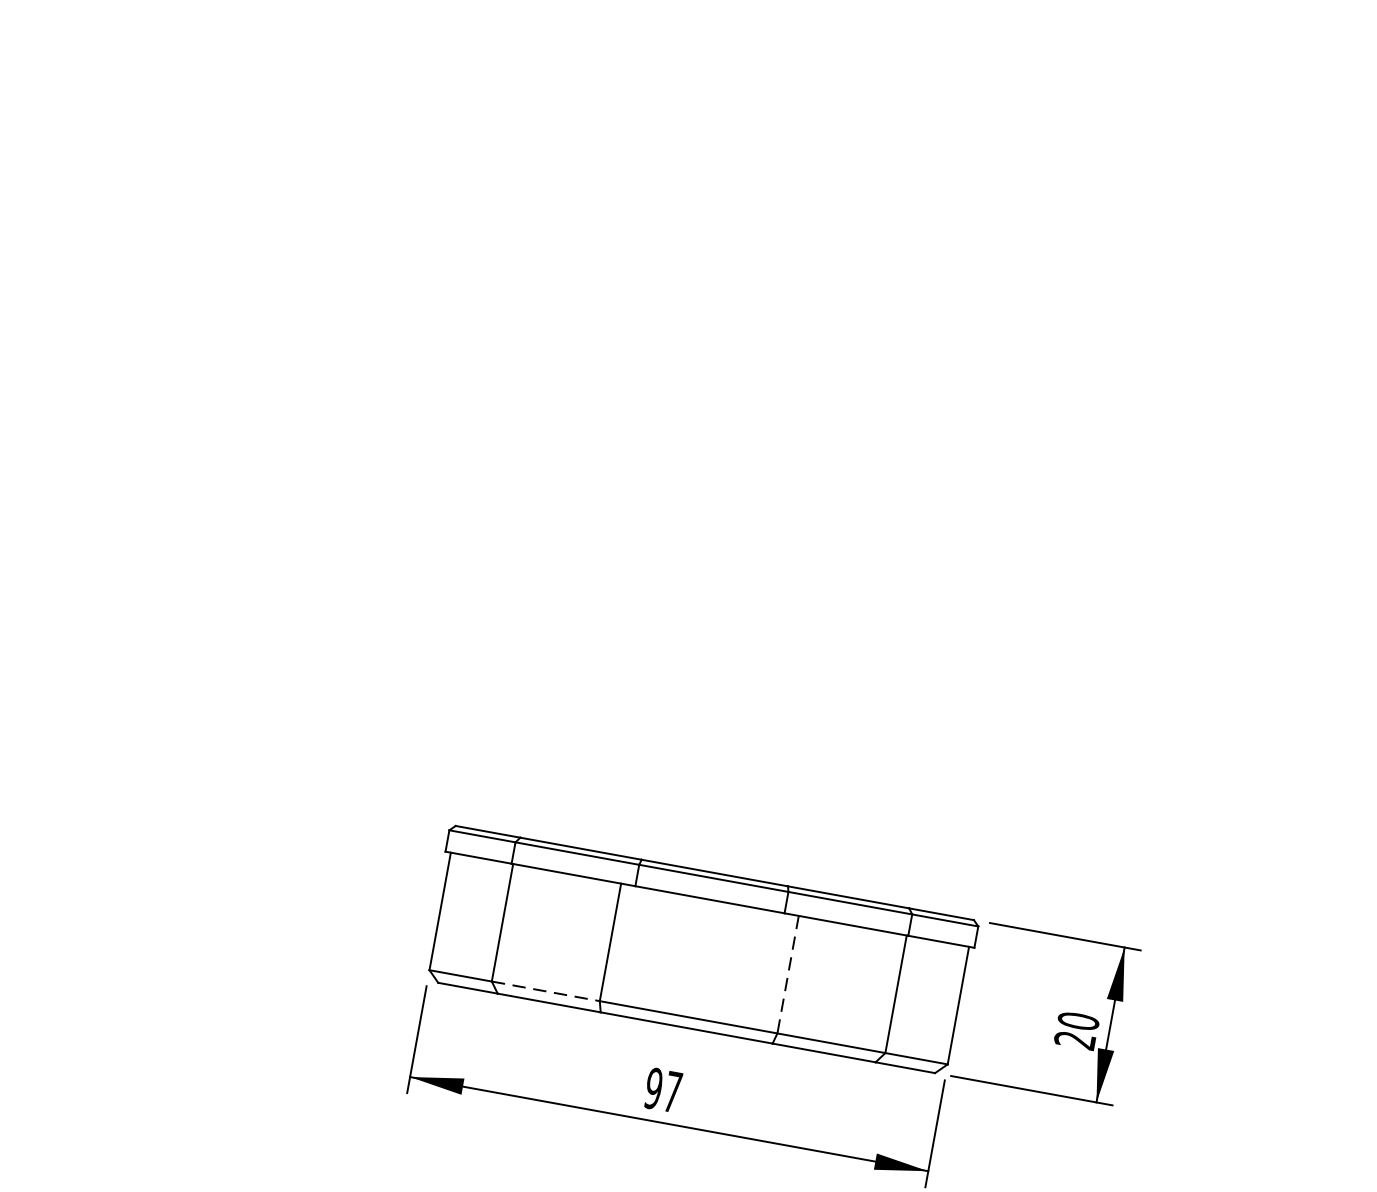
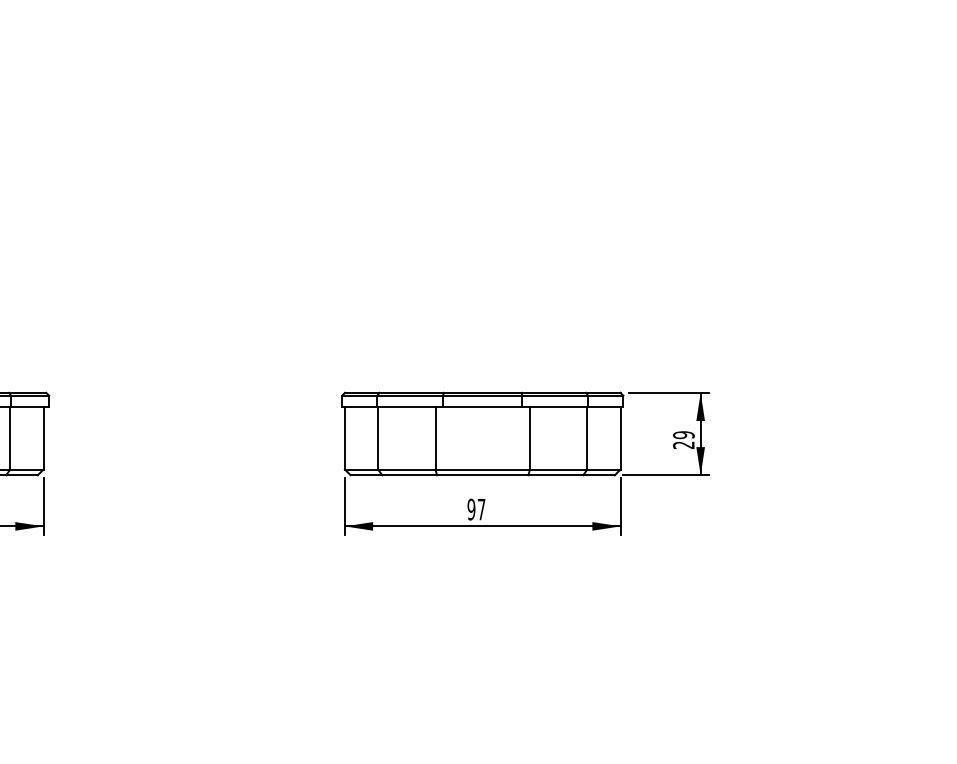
line: (787, 974) -> (529, 438), dashed -> solid
line: (545, 991) -> (406, 469), dashed -> solid
text: (1077, 1021) -> (683, 435), 20 -> 29

